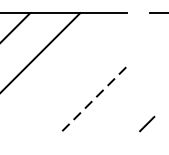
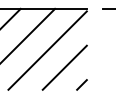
line: (69, 73) -> (47, 50), added
line: (95, 98) -> (65, 67), dashed -> solid
line: (146, 123) -> (81, 84), moved

